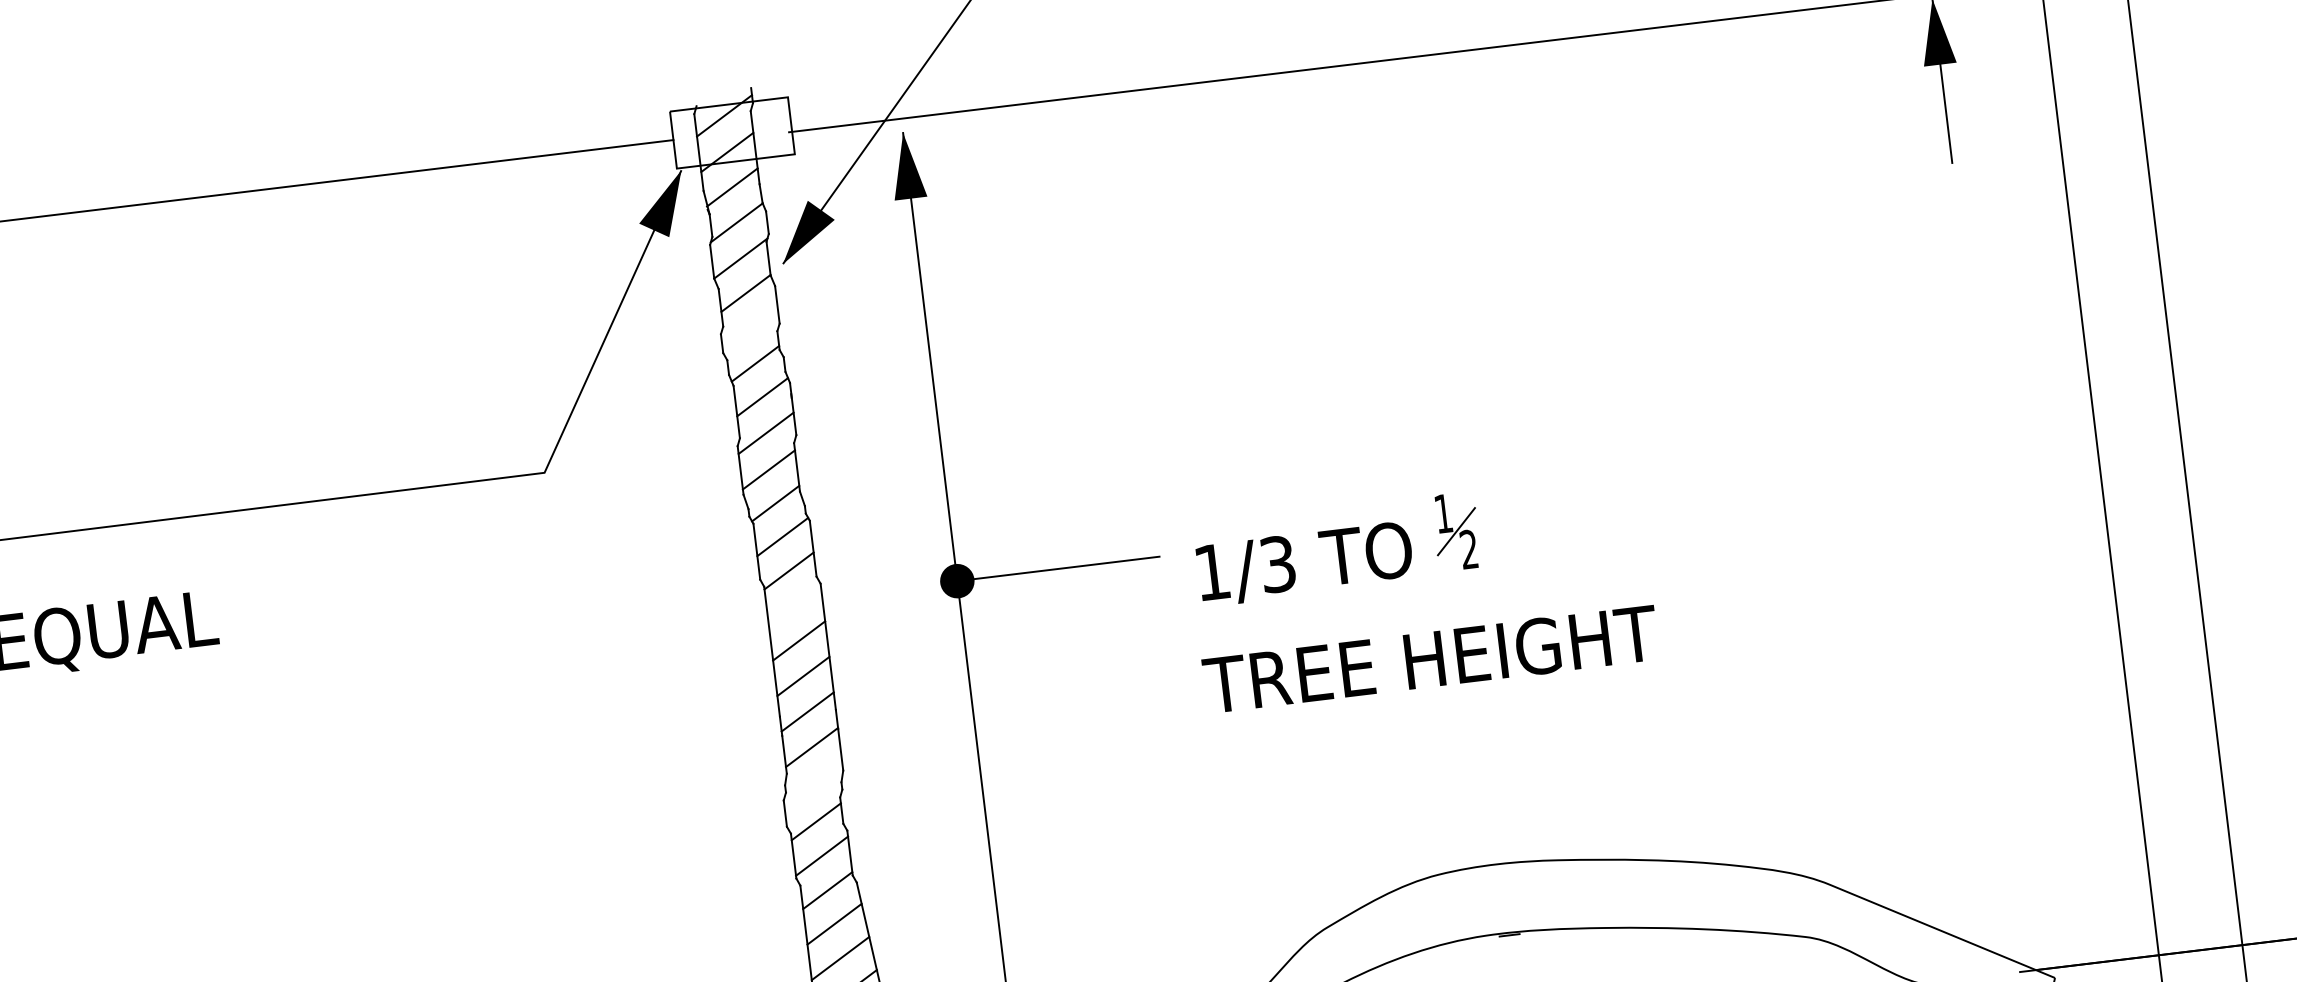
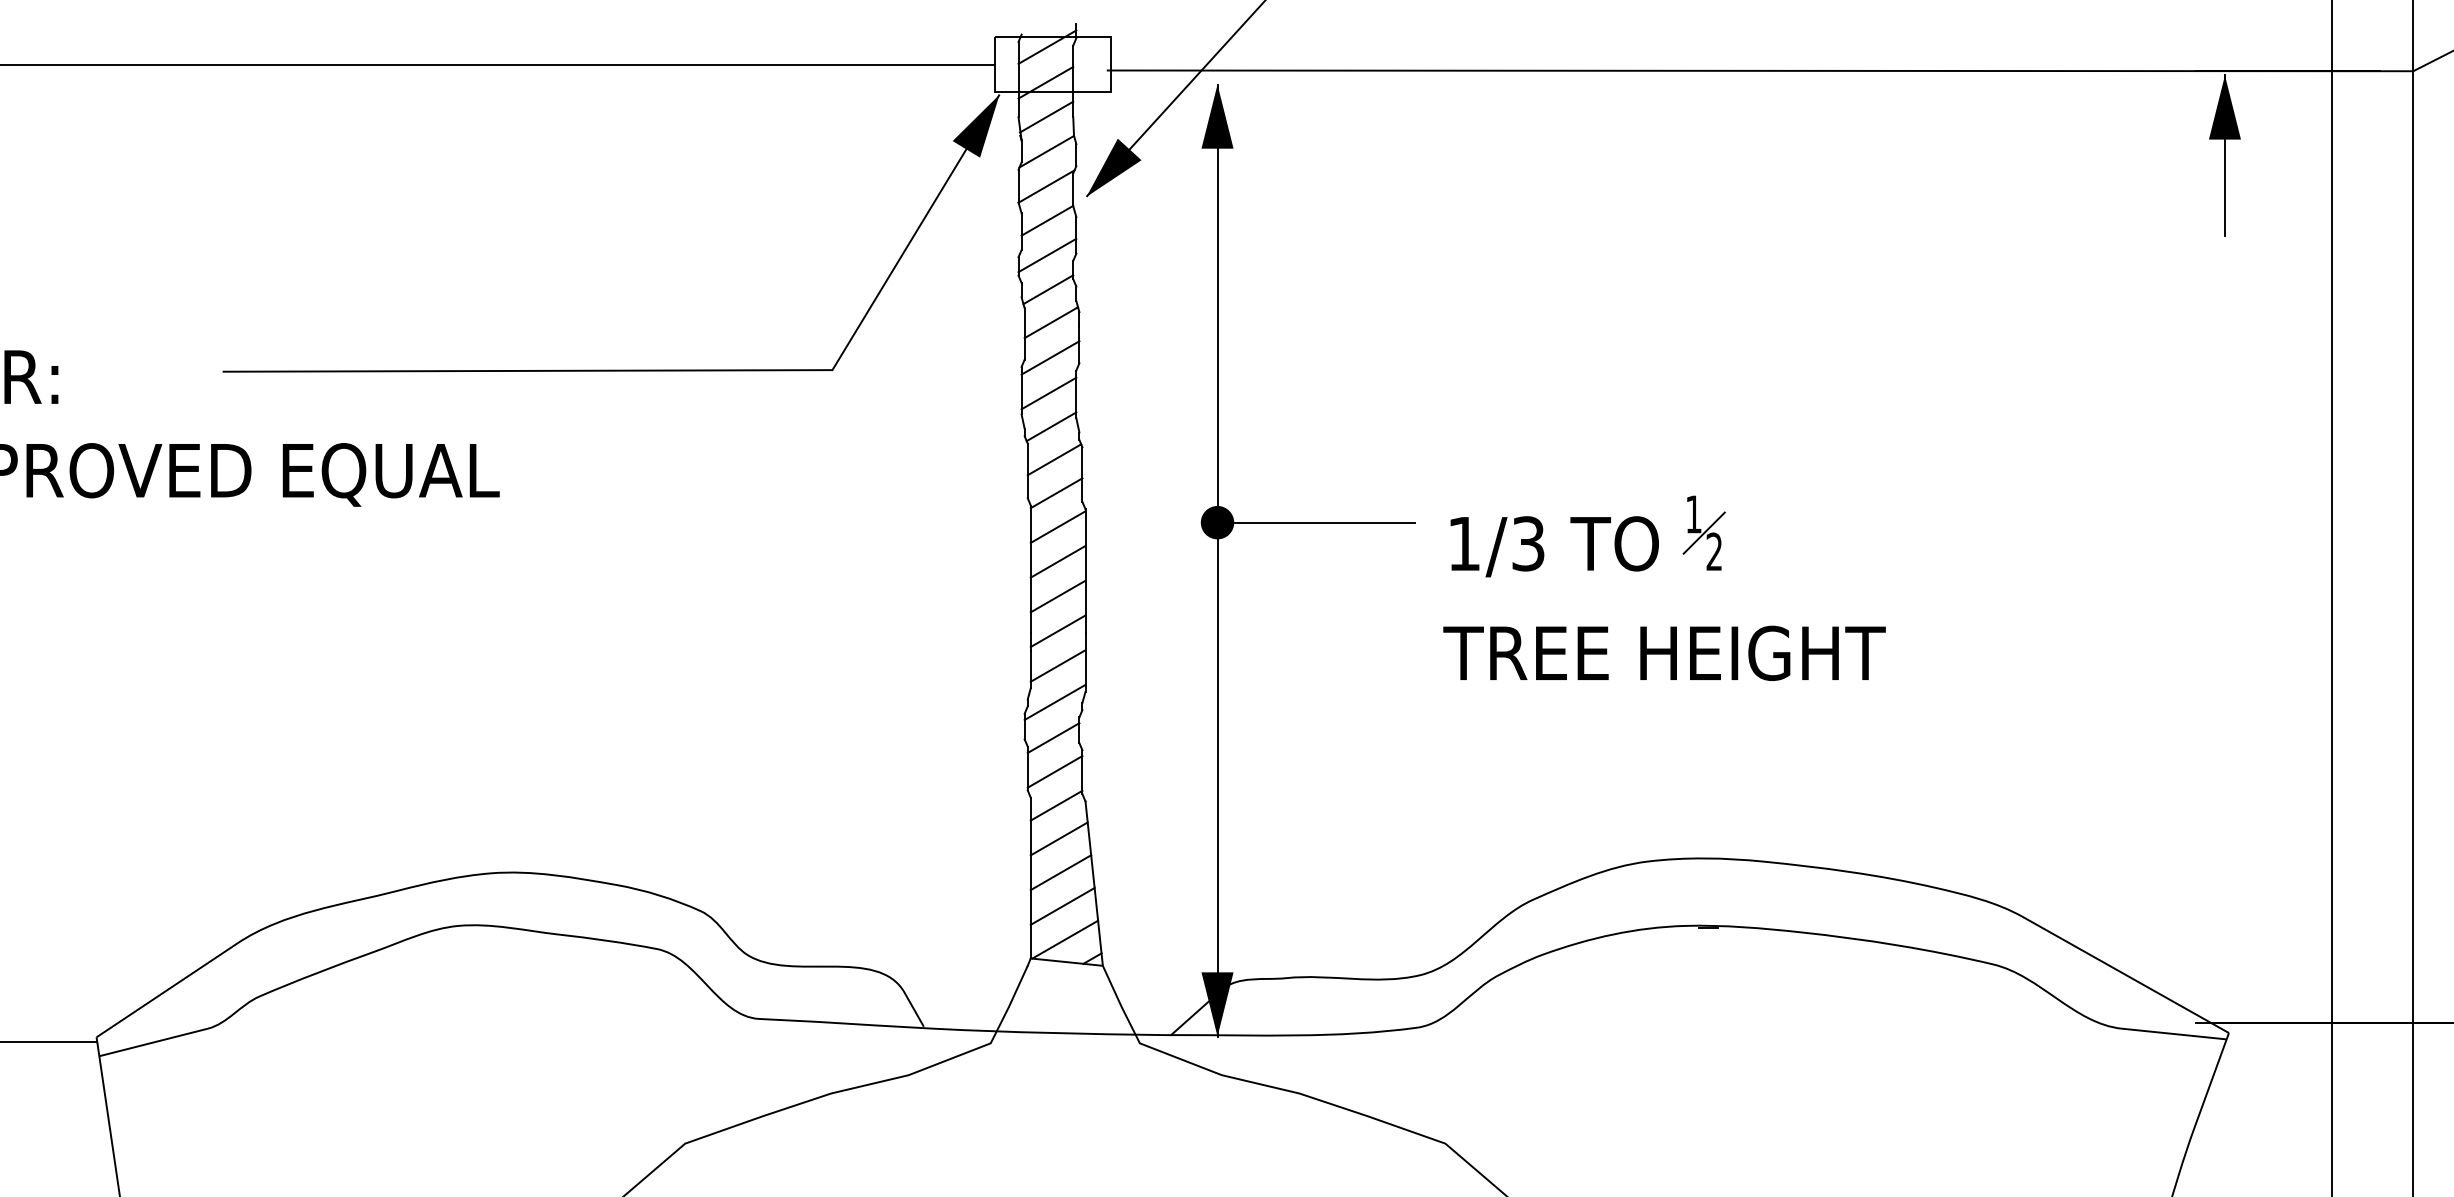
line: (750, 328) -> (1047, 255), added
line: (794, 604) -> (1057, 526), added
line: (812, 784) -> (1054, 701), added

